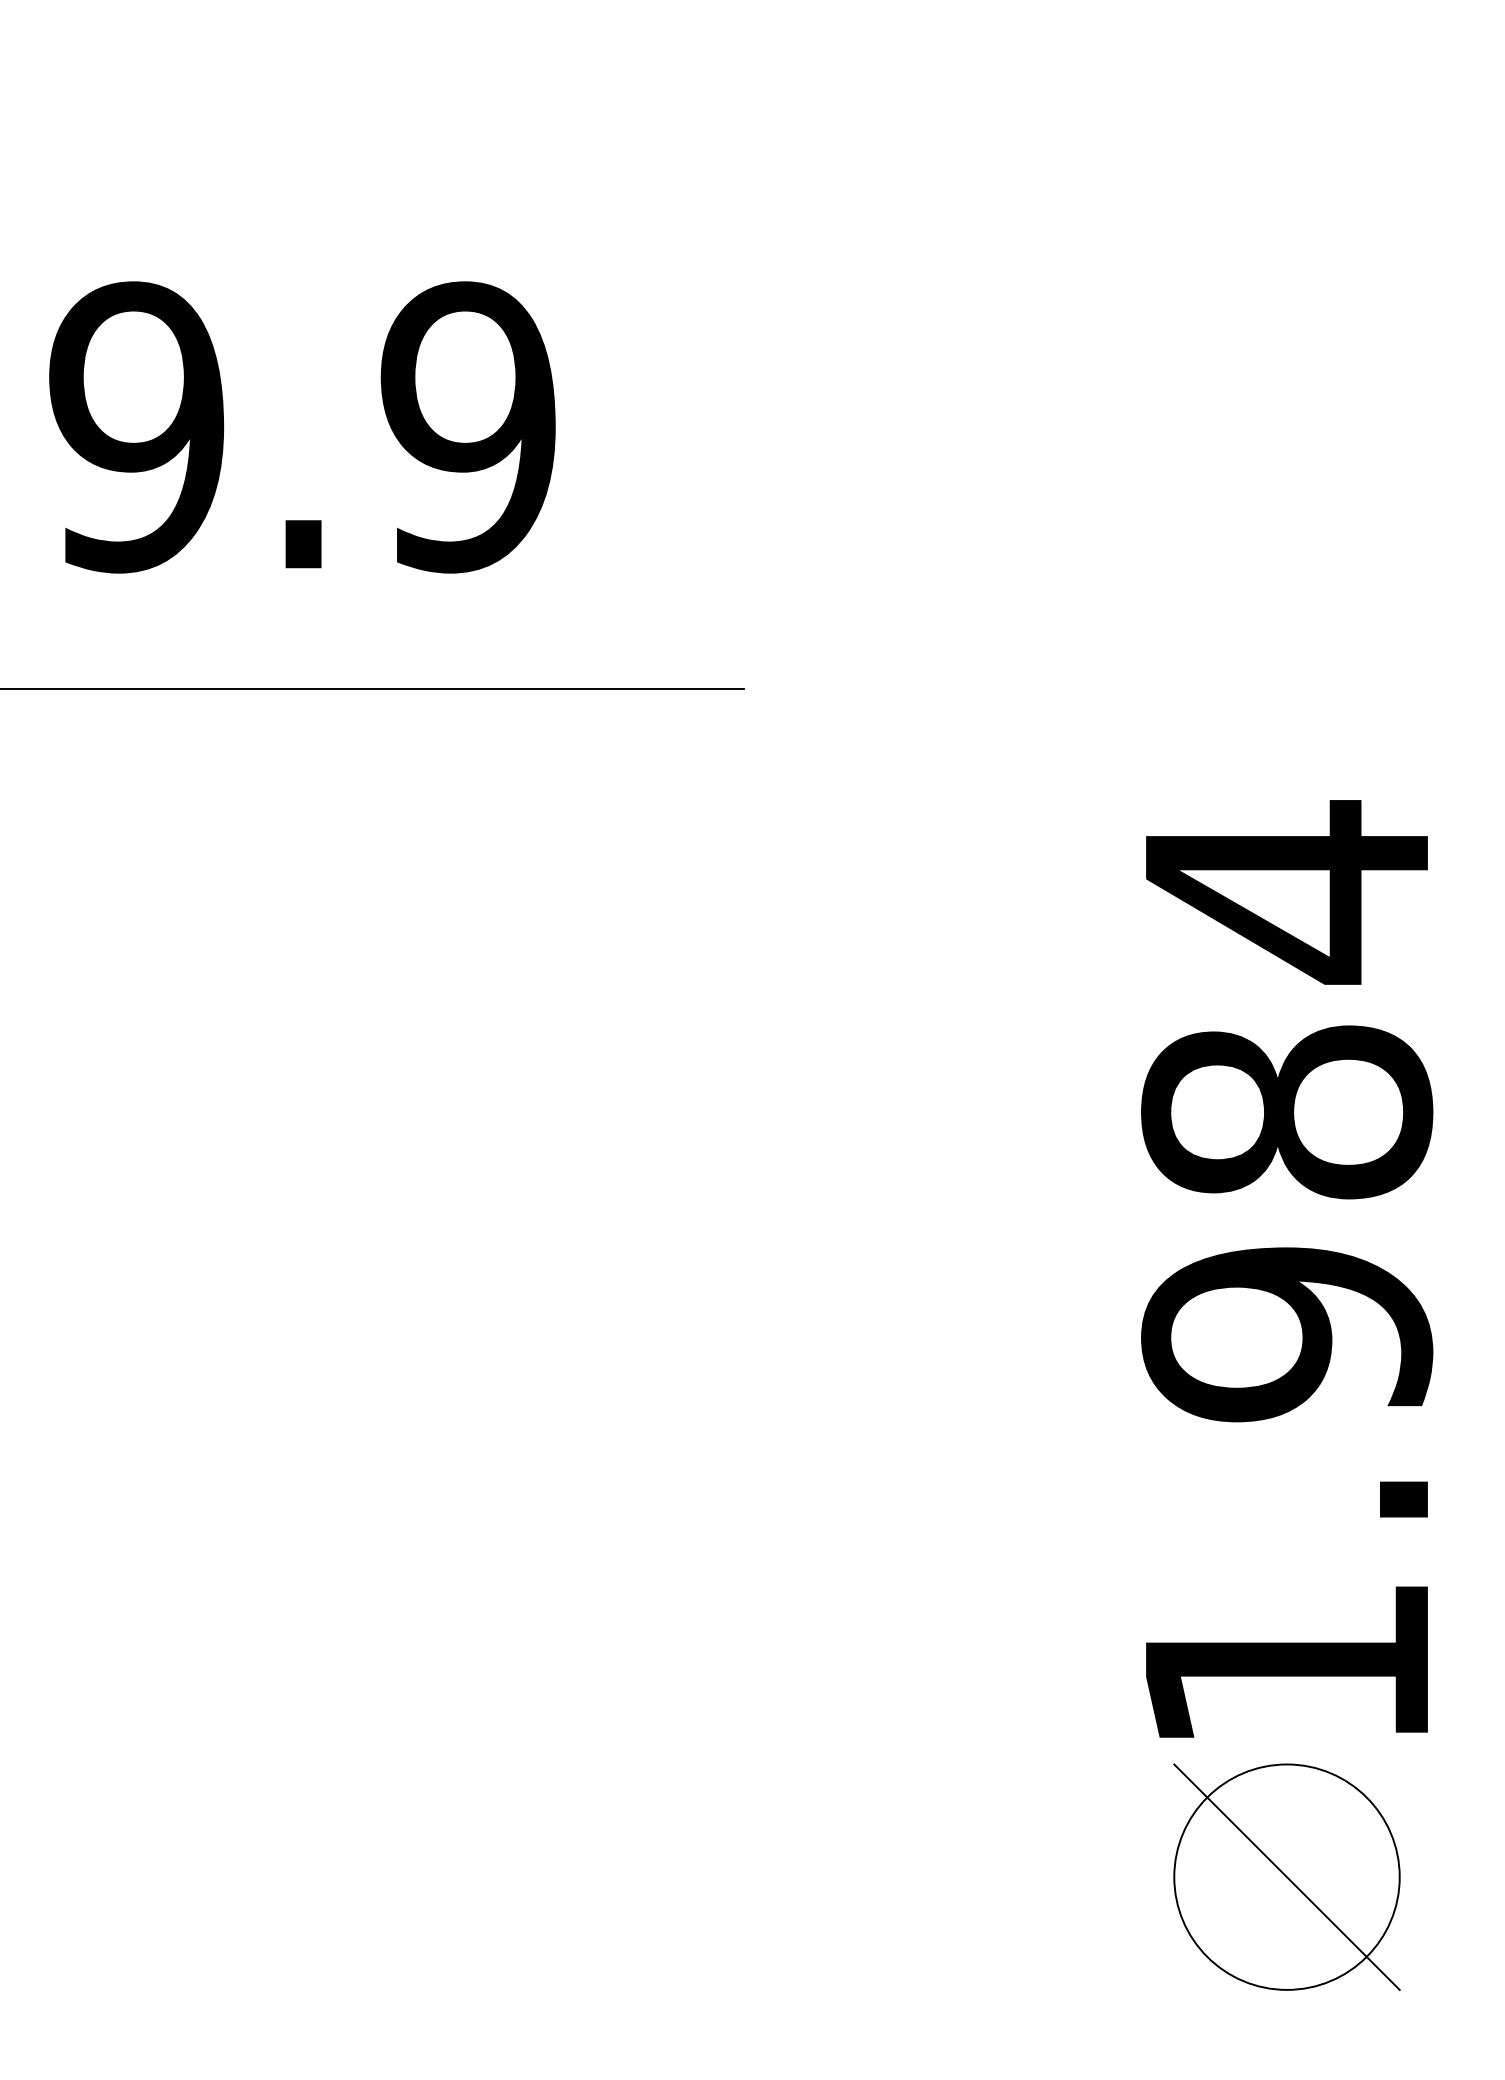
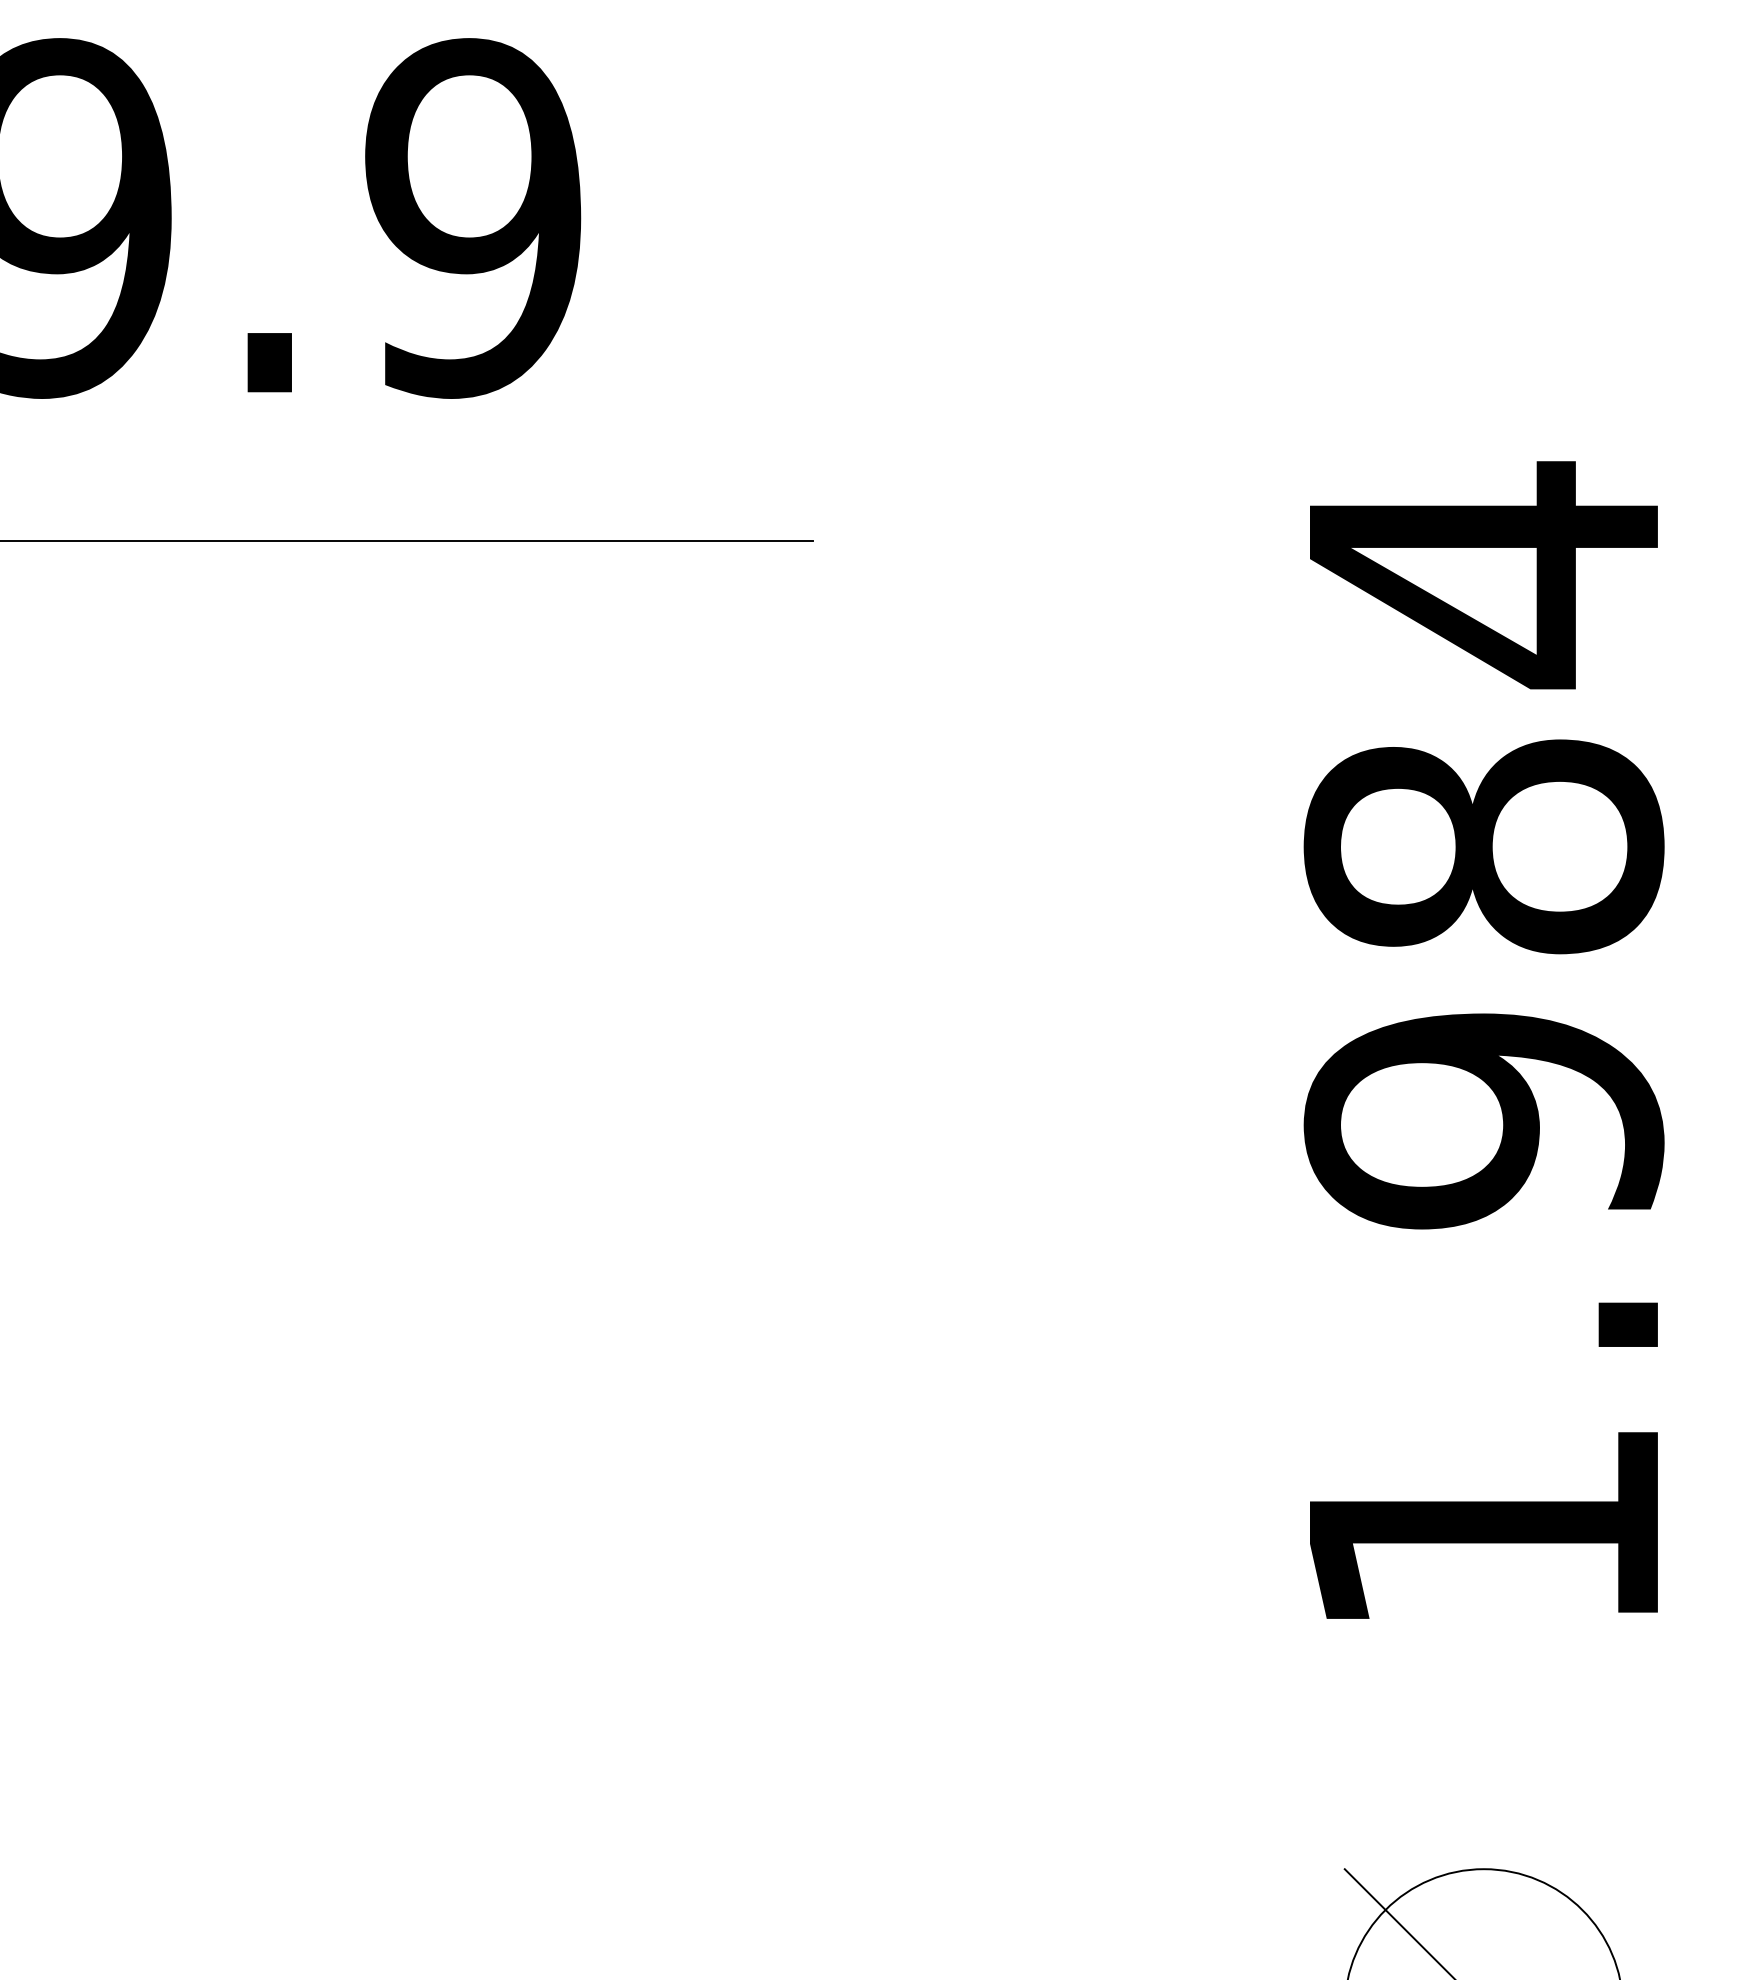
text: (1287, 1268) -> (1484, 1039), moved

